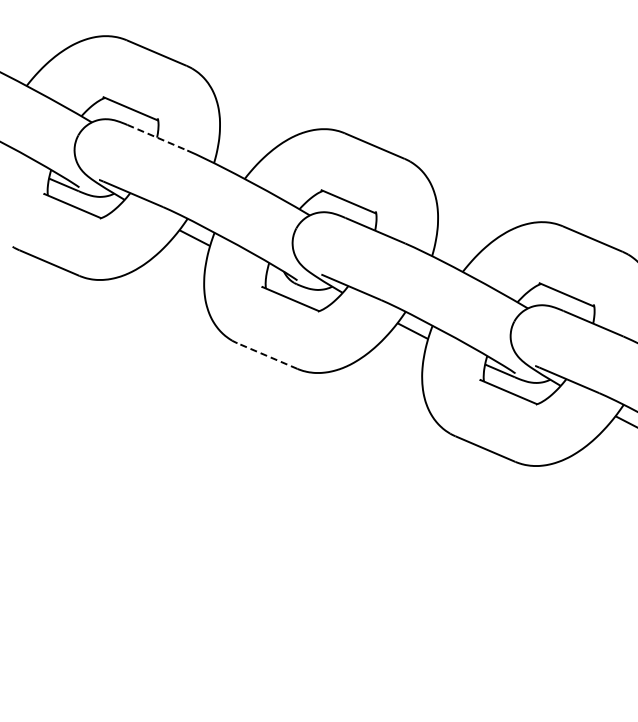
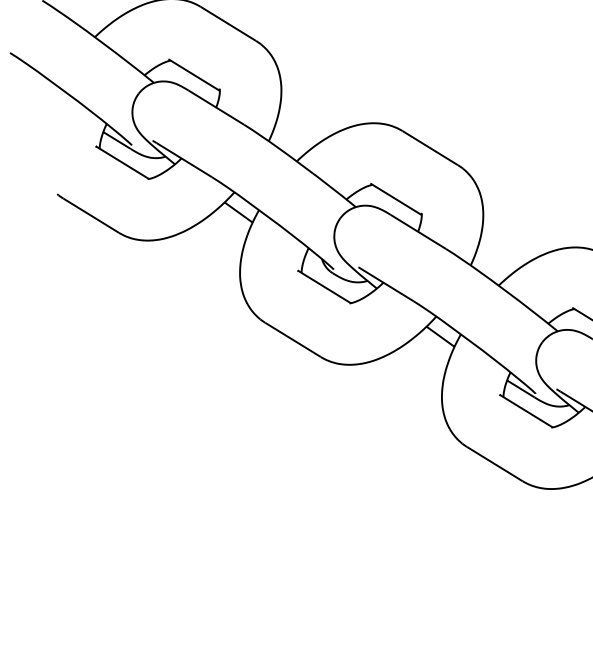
line: (157, 137) -> (216, 107), dashed -> solid
line: (267, 356) -> (293, 340), dashed -> solid

